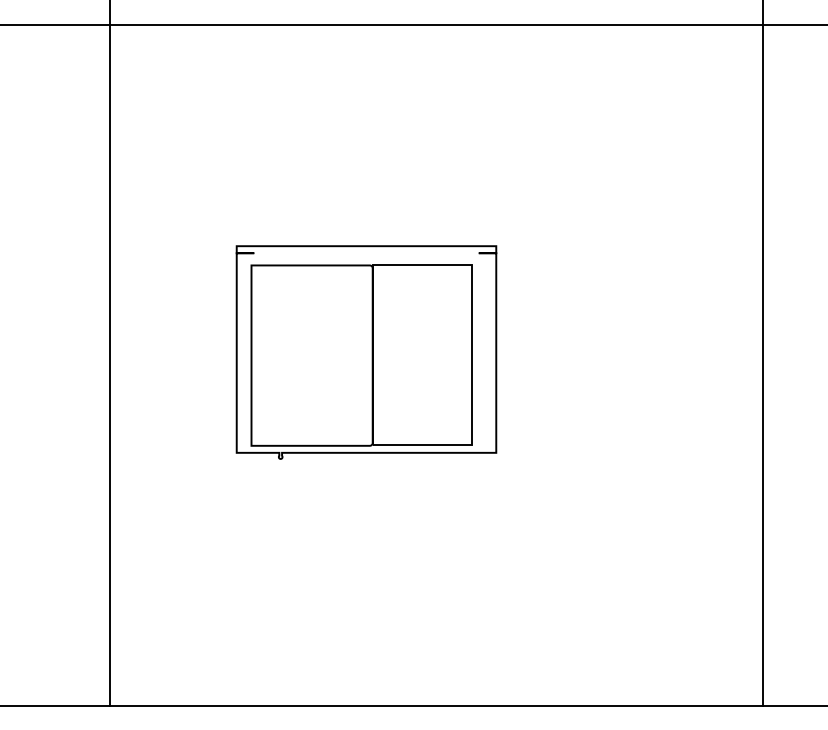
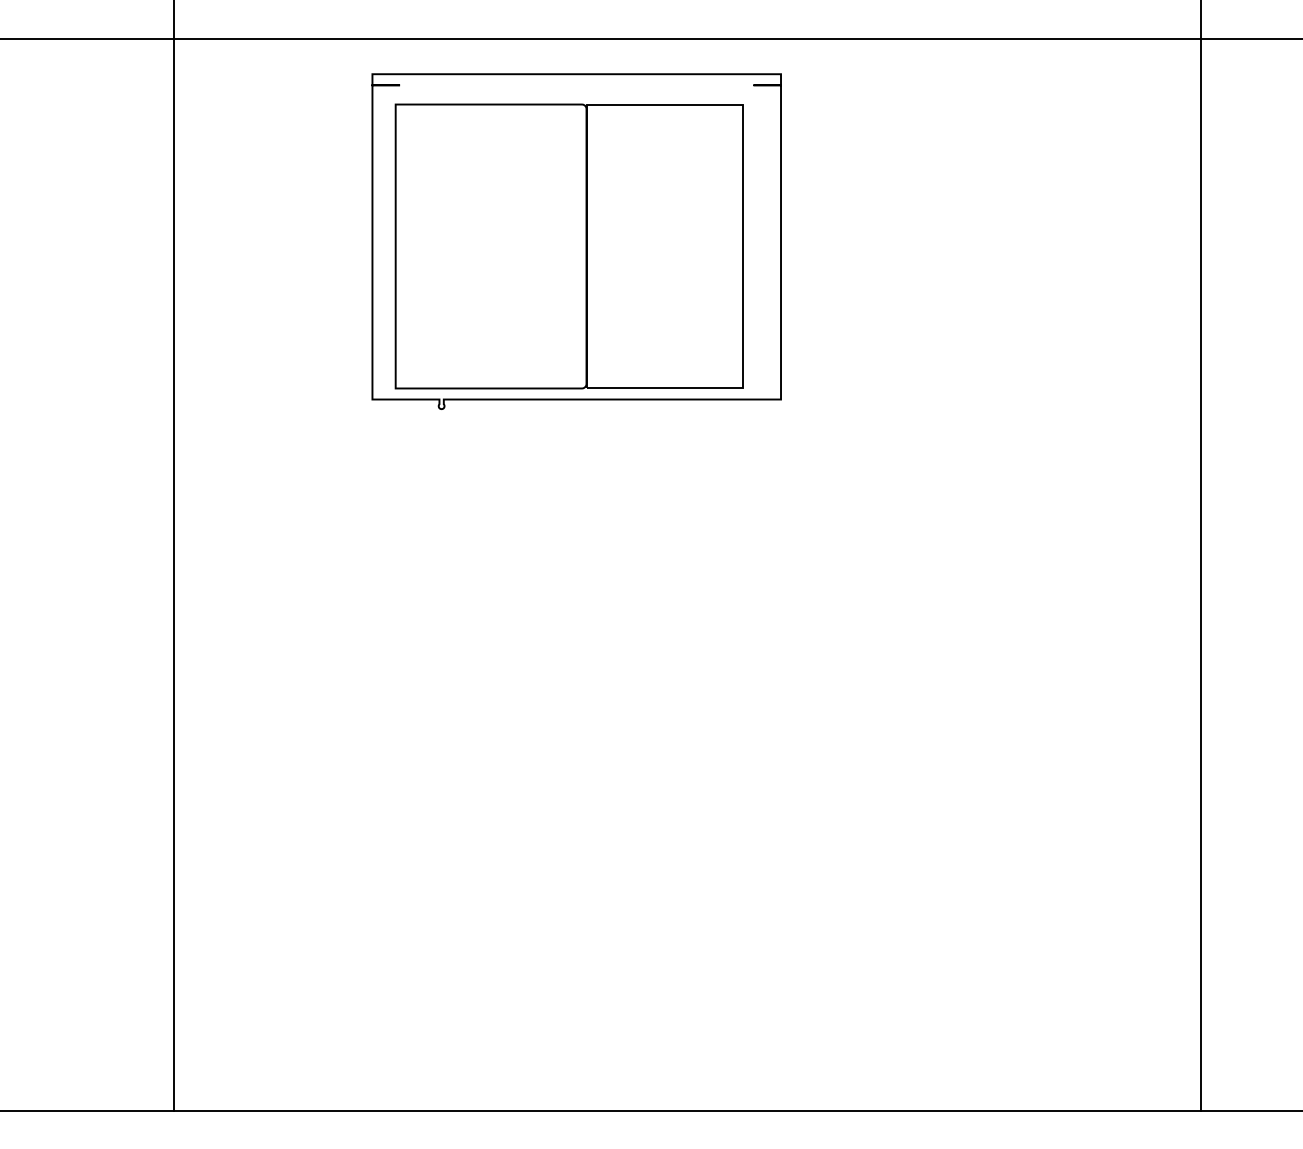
part: (366, 352) -> (576, 241), moved

